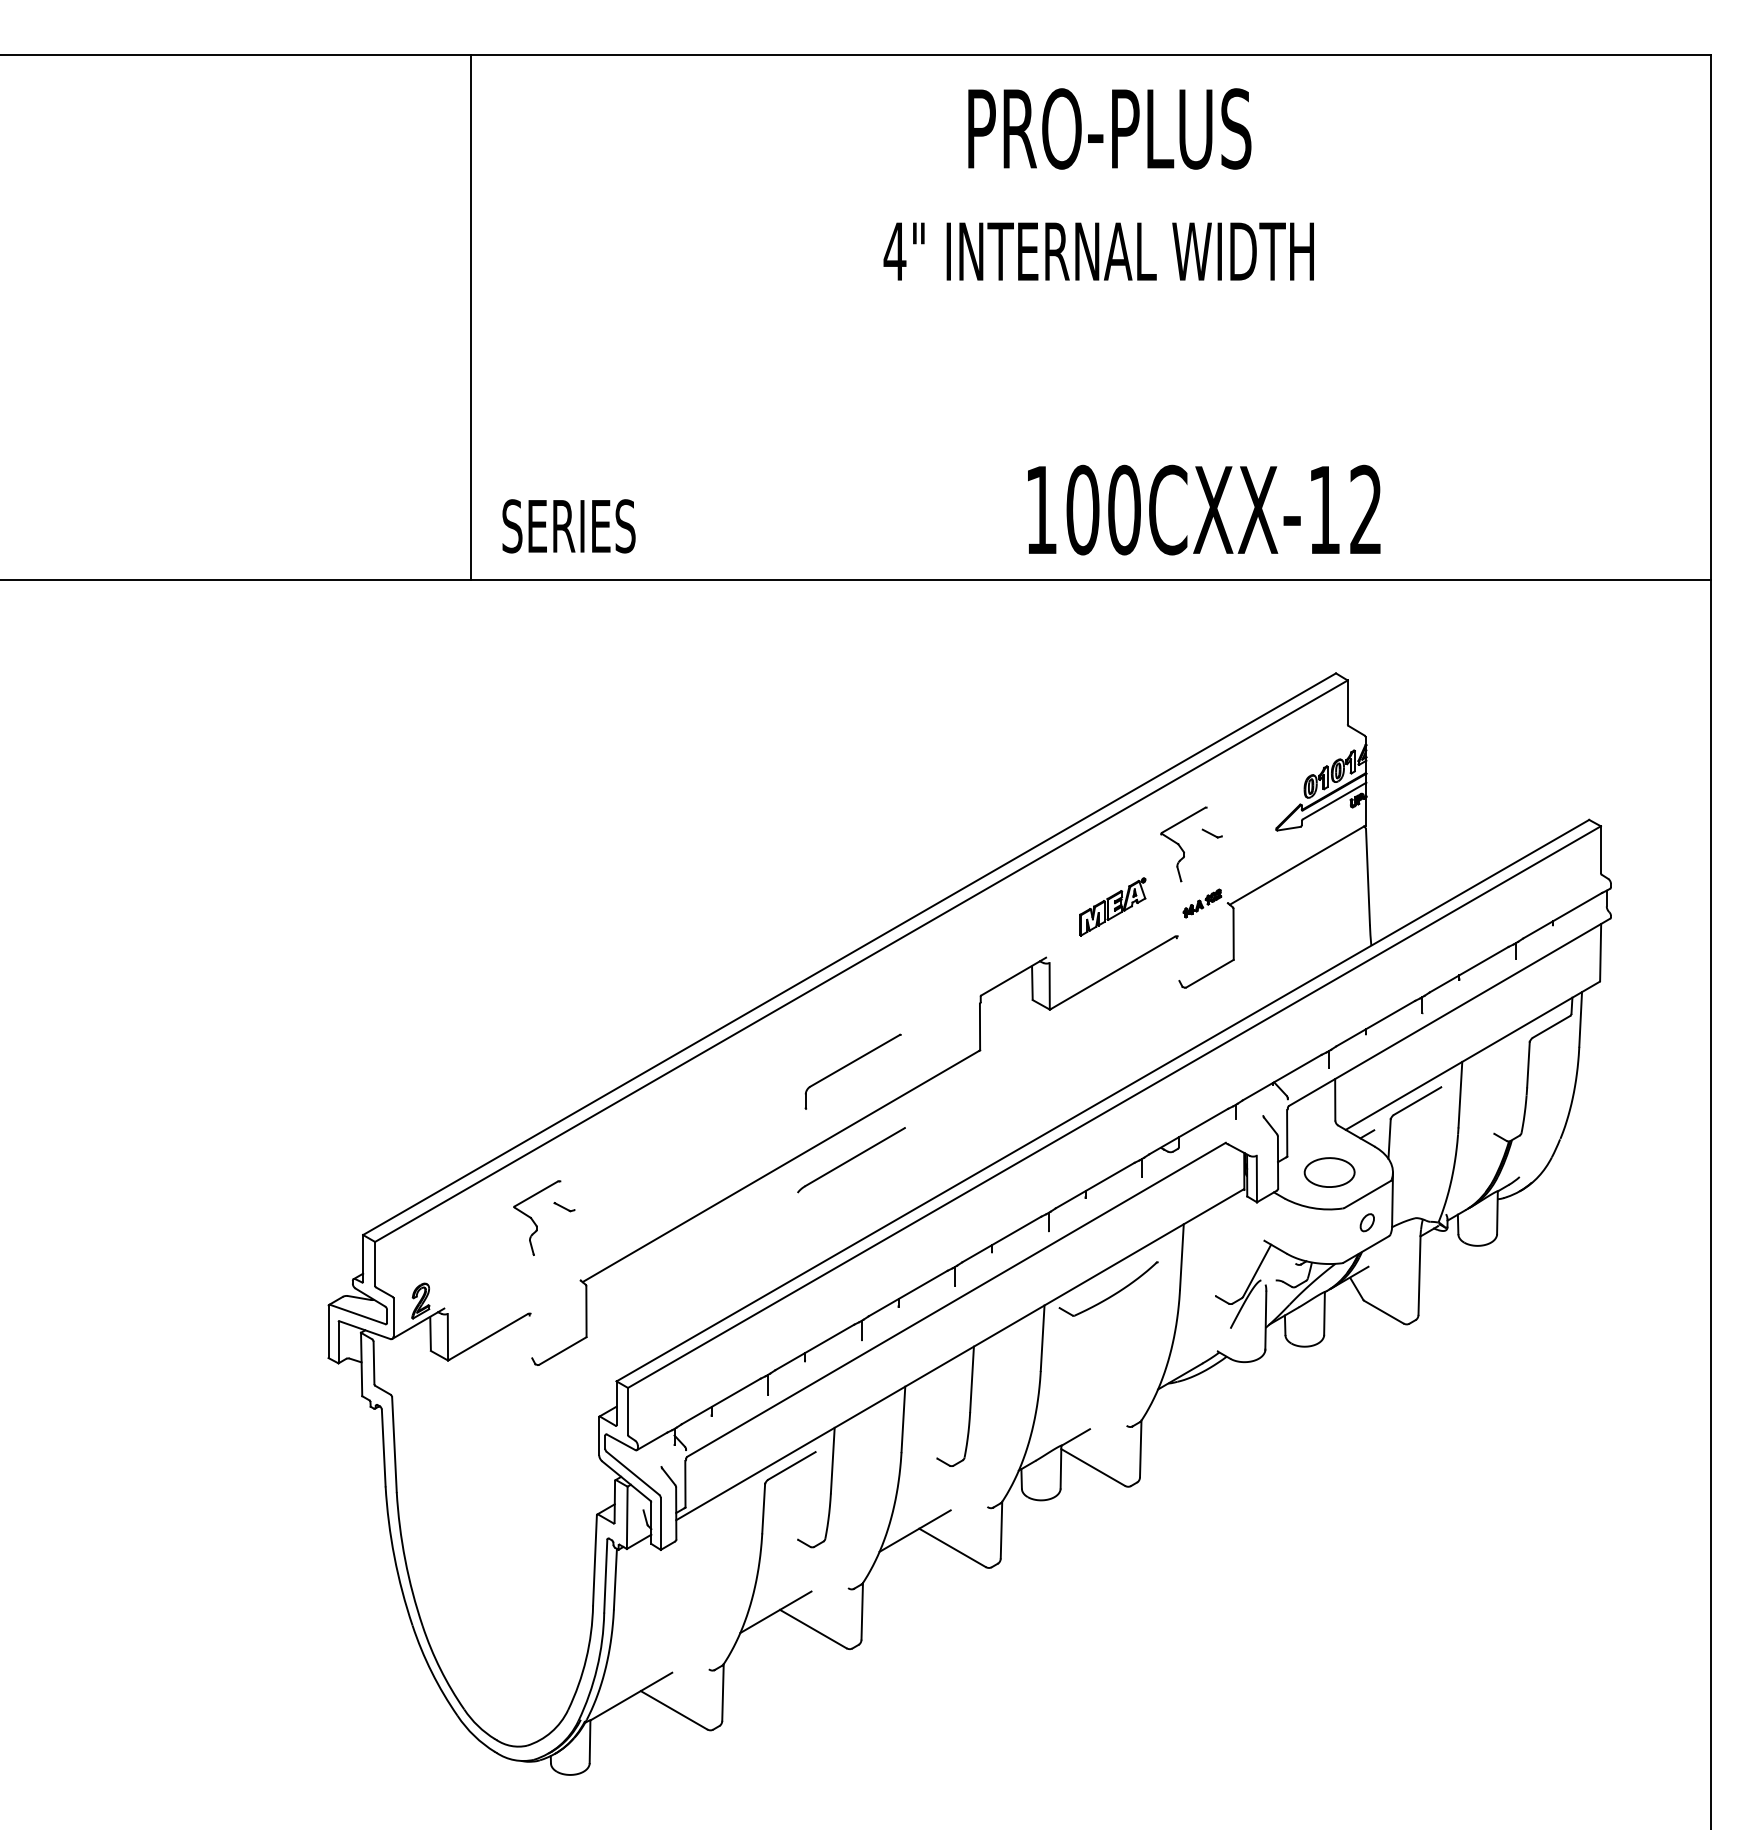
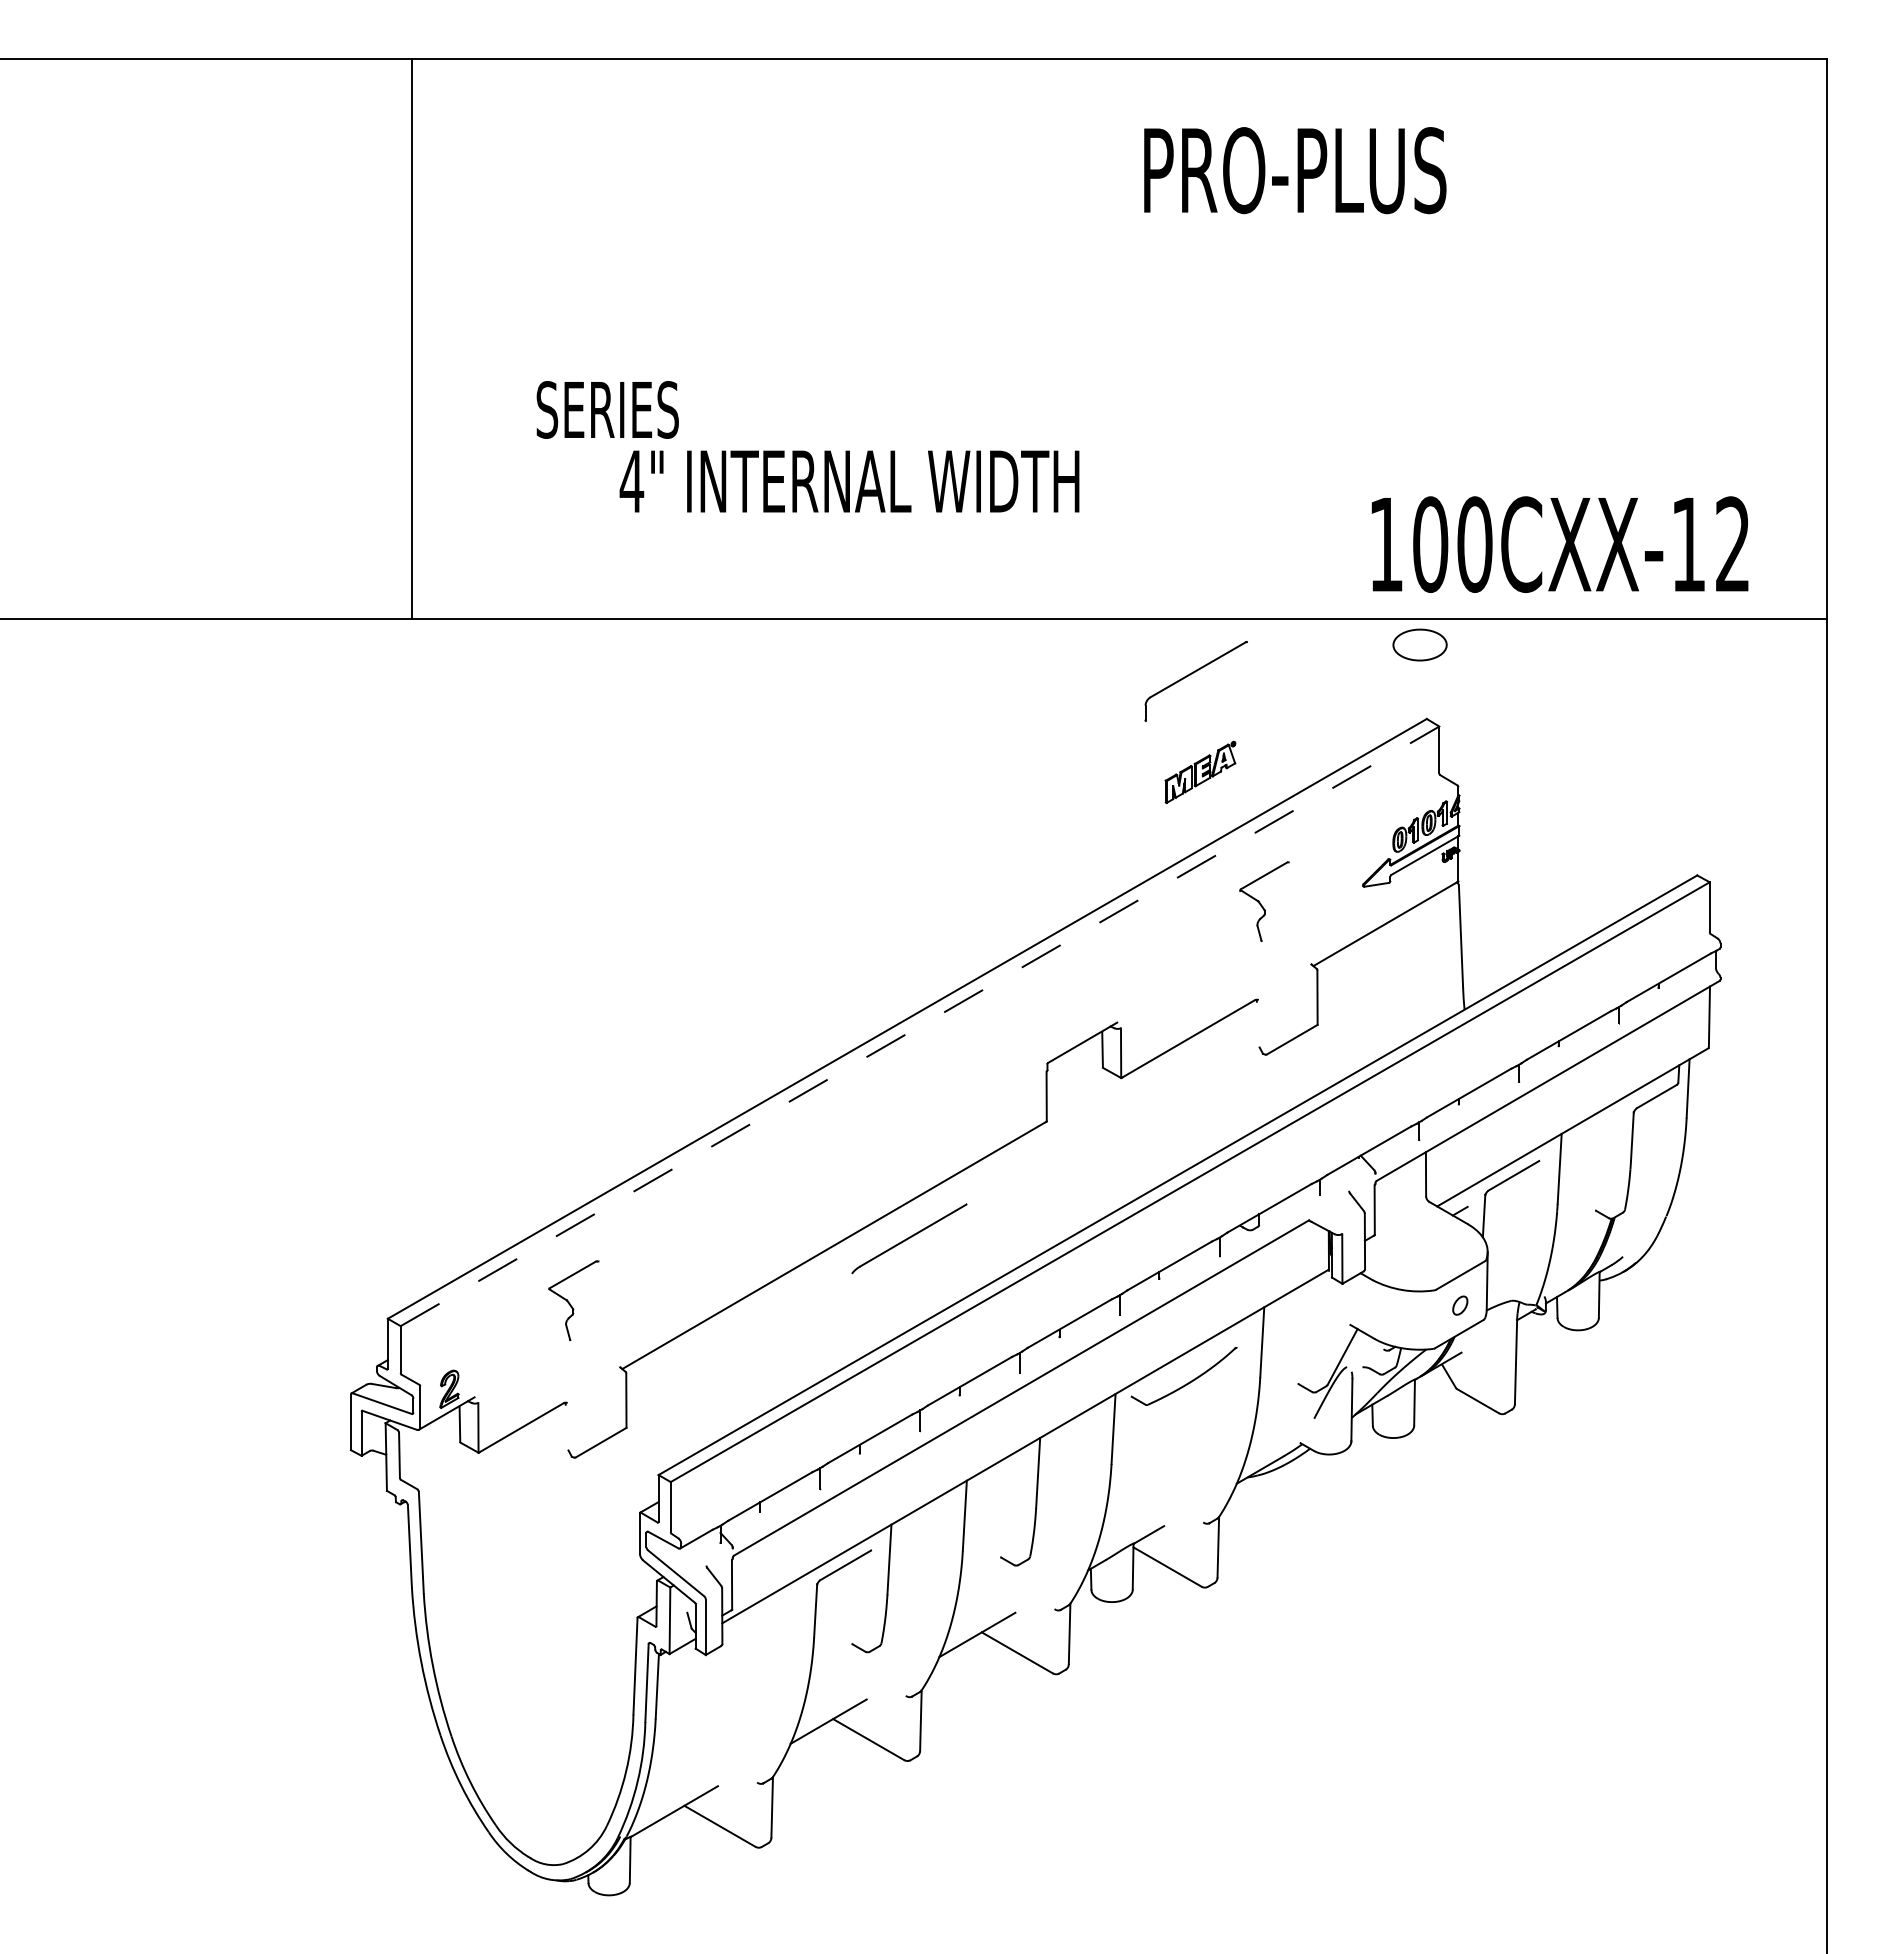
text: (1110, 128) -> (1295, 170), moved
text: (1098, 251) -> (849, 481), moved
line: (471, 317) -> (411, 338), moved
text: (1203, 510) -> (1559, 544), moved
text: (568, 525) -> (607, 409), moved
part: (1212, 833) -> (1294, 889), removed
part: (1202, 903) -> (1284, 964), removed
part: (1112, 907) -> (1200, 772), moved
line: (861, 961) -> (920, 1026), solid -> dashed
part: (849, 1065) -> (1192, 674), moved
part: (1329, 1172) -> (1419, 644), moved
part: (564, 1206) -> (602, 1288), removed

